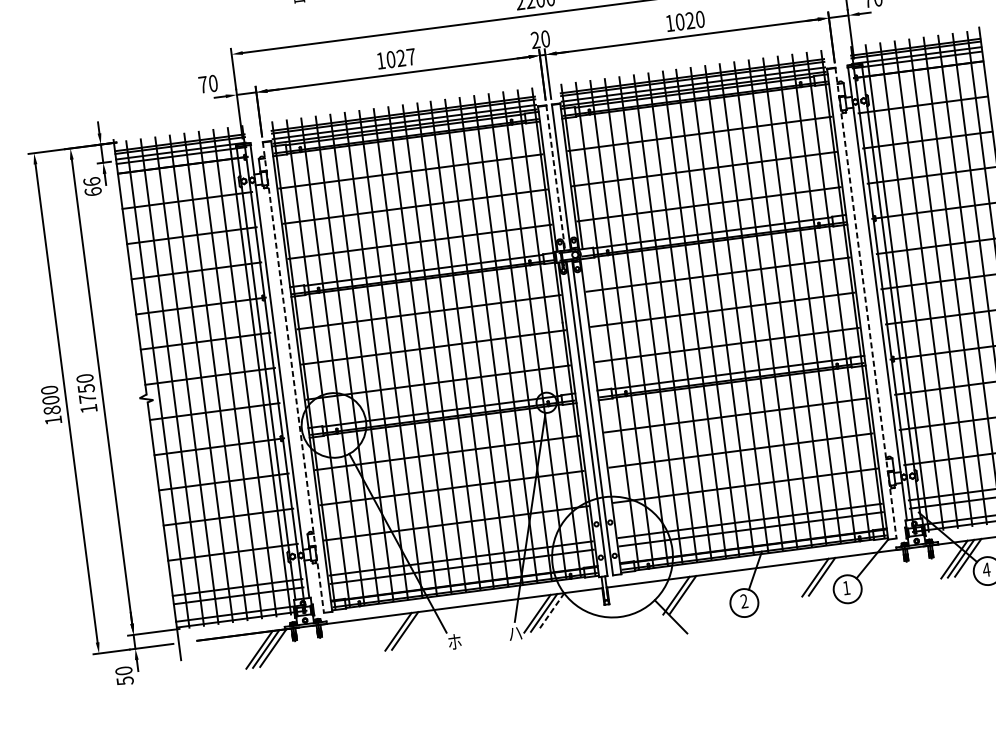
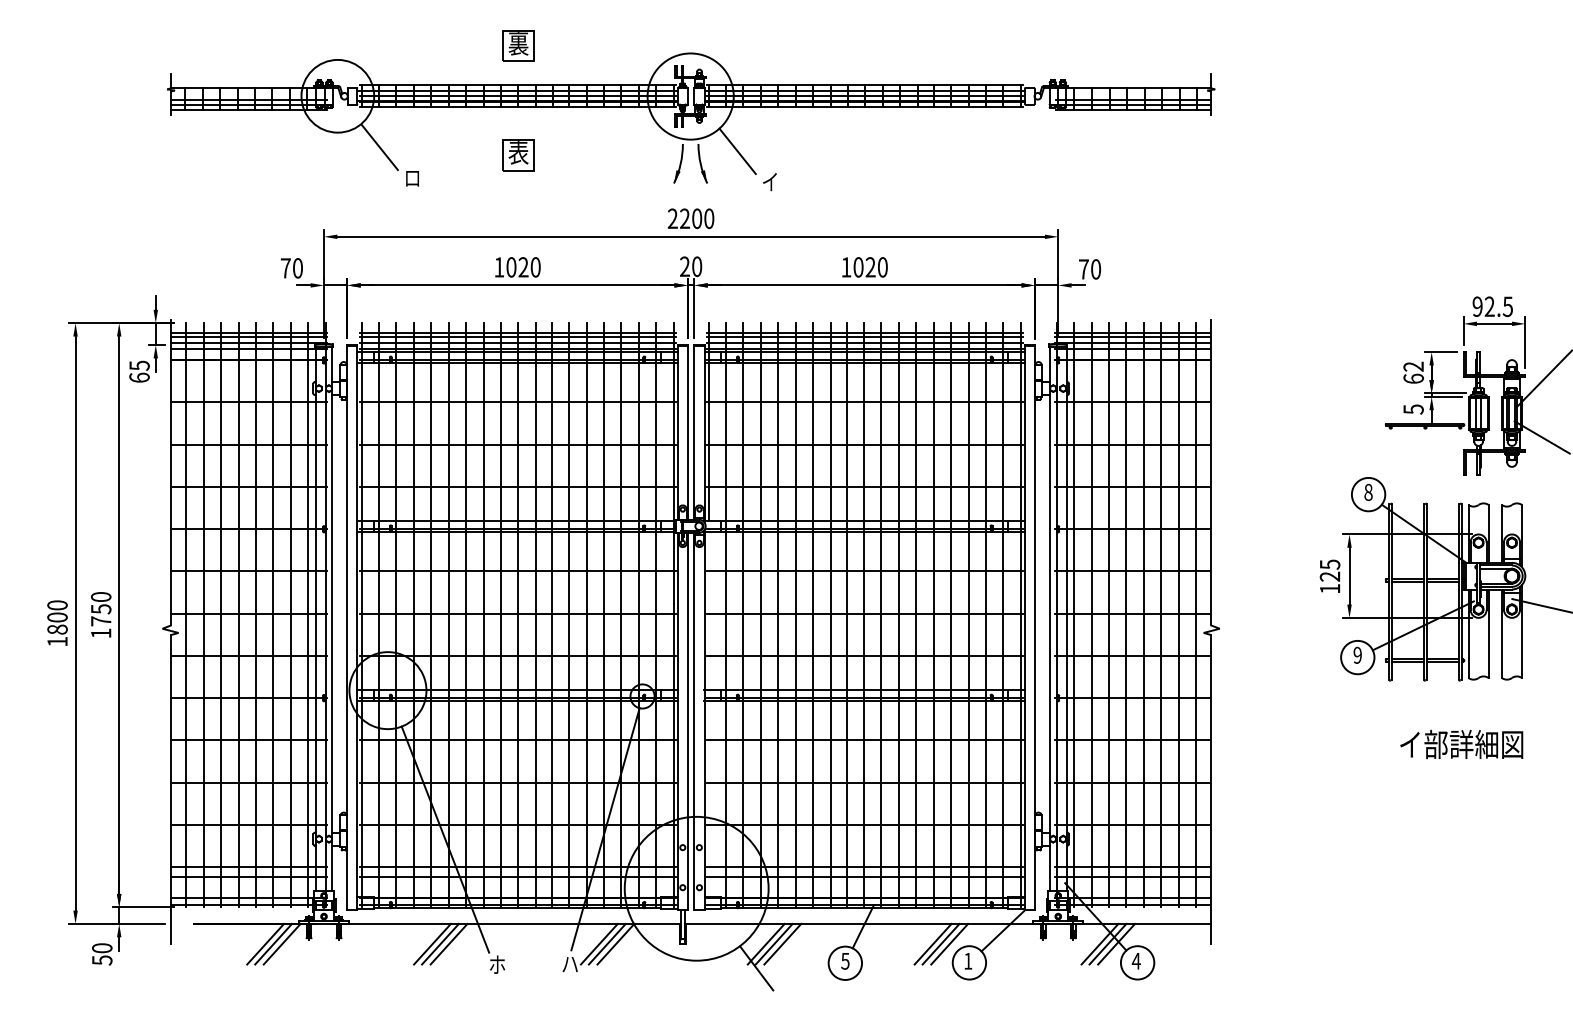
text: (411, 57) -> (535, 267), 1027 -> 1020
line: (555, 178) -> (687, 432), dashed -> solid
text: (91, 181) -> (139, 365), 66 -> 65
line: (865, 302) -> (1034, 627), dashed -> solid
line: (293, 377) -> (347, 627), dashed -> solid
line: (829, 575) -> (949, 943), added
line: (689, 593) -> (782, 943), added
text: (744, 600) -> (845, 960), 2 -> 5
line: (550, 612) -> (615, 944), dashed -> solid
line: (411, 629) -> (448, 943), added

